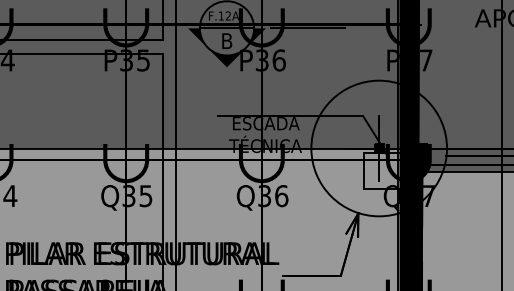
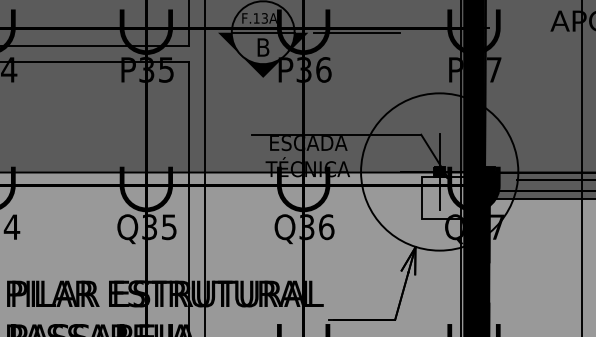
text: (228, 17) -> (264, 20), F.12A -> F.13A

